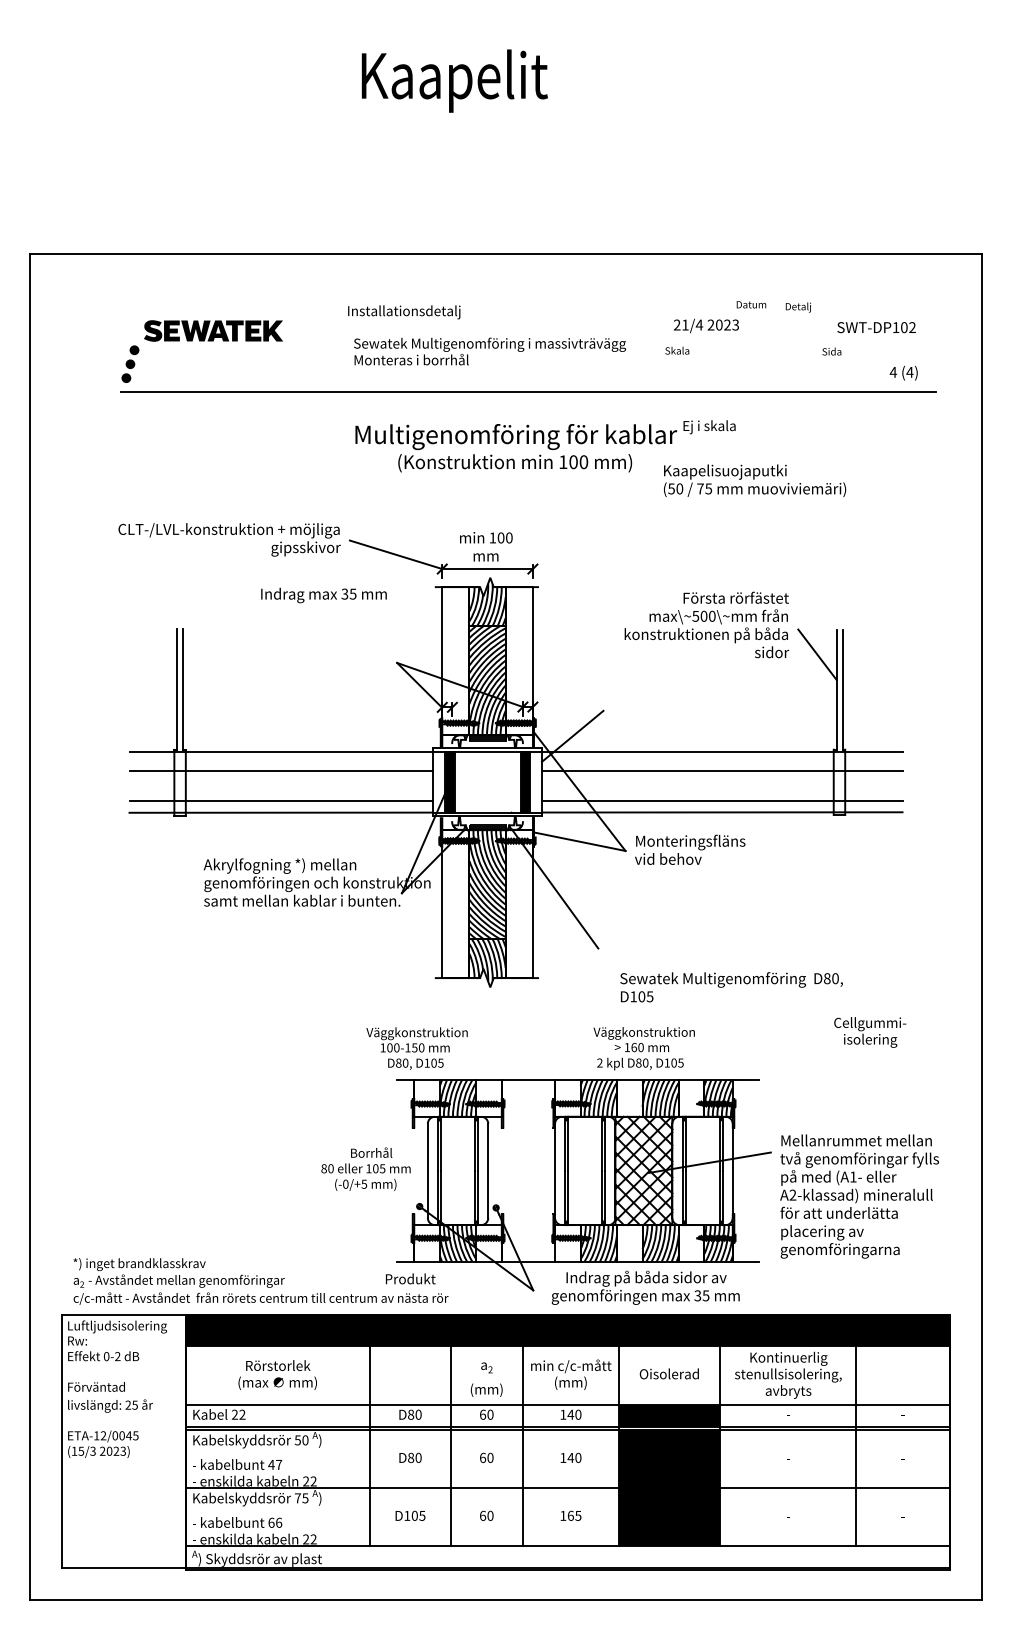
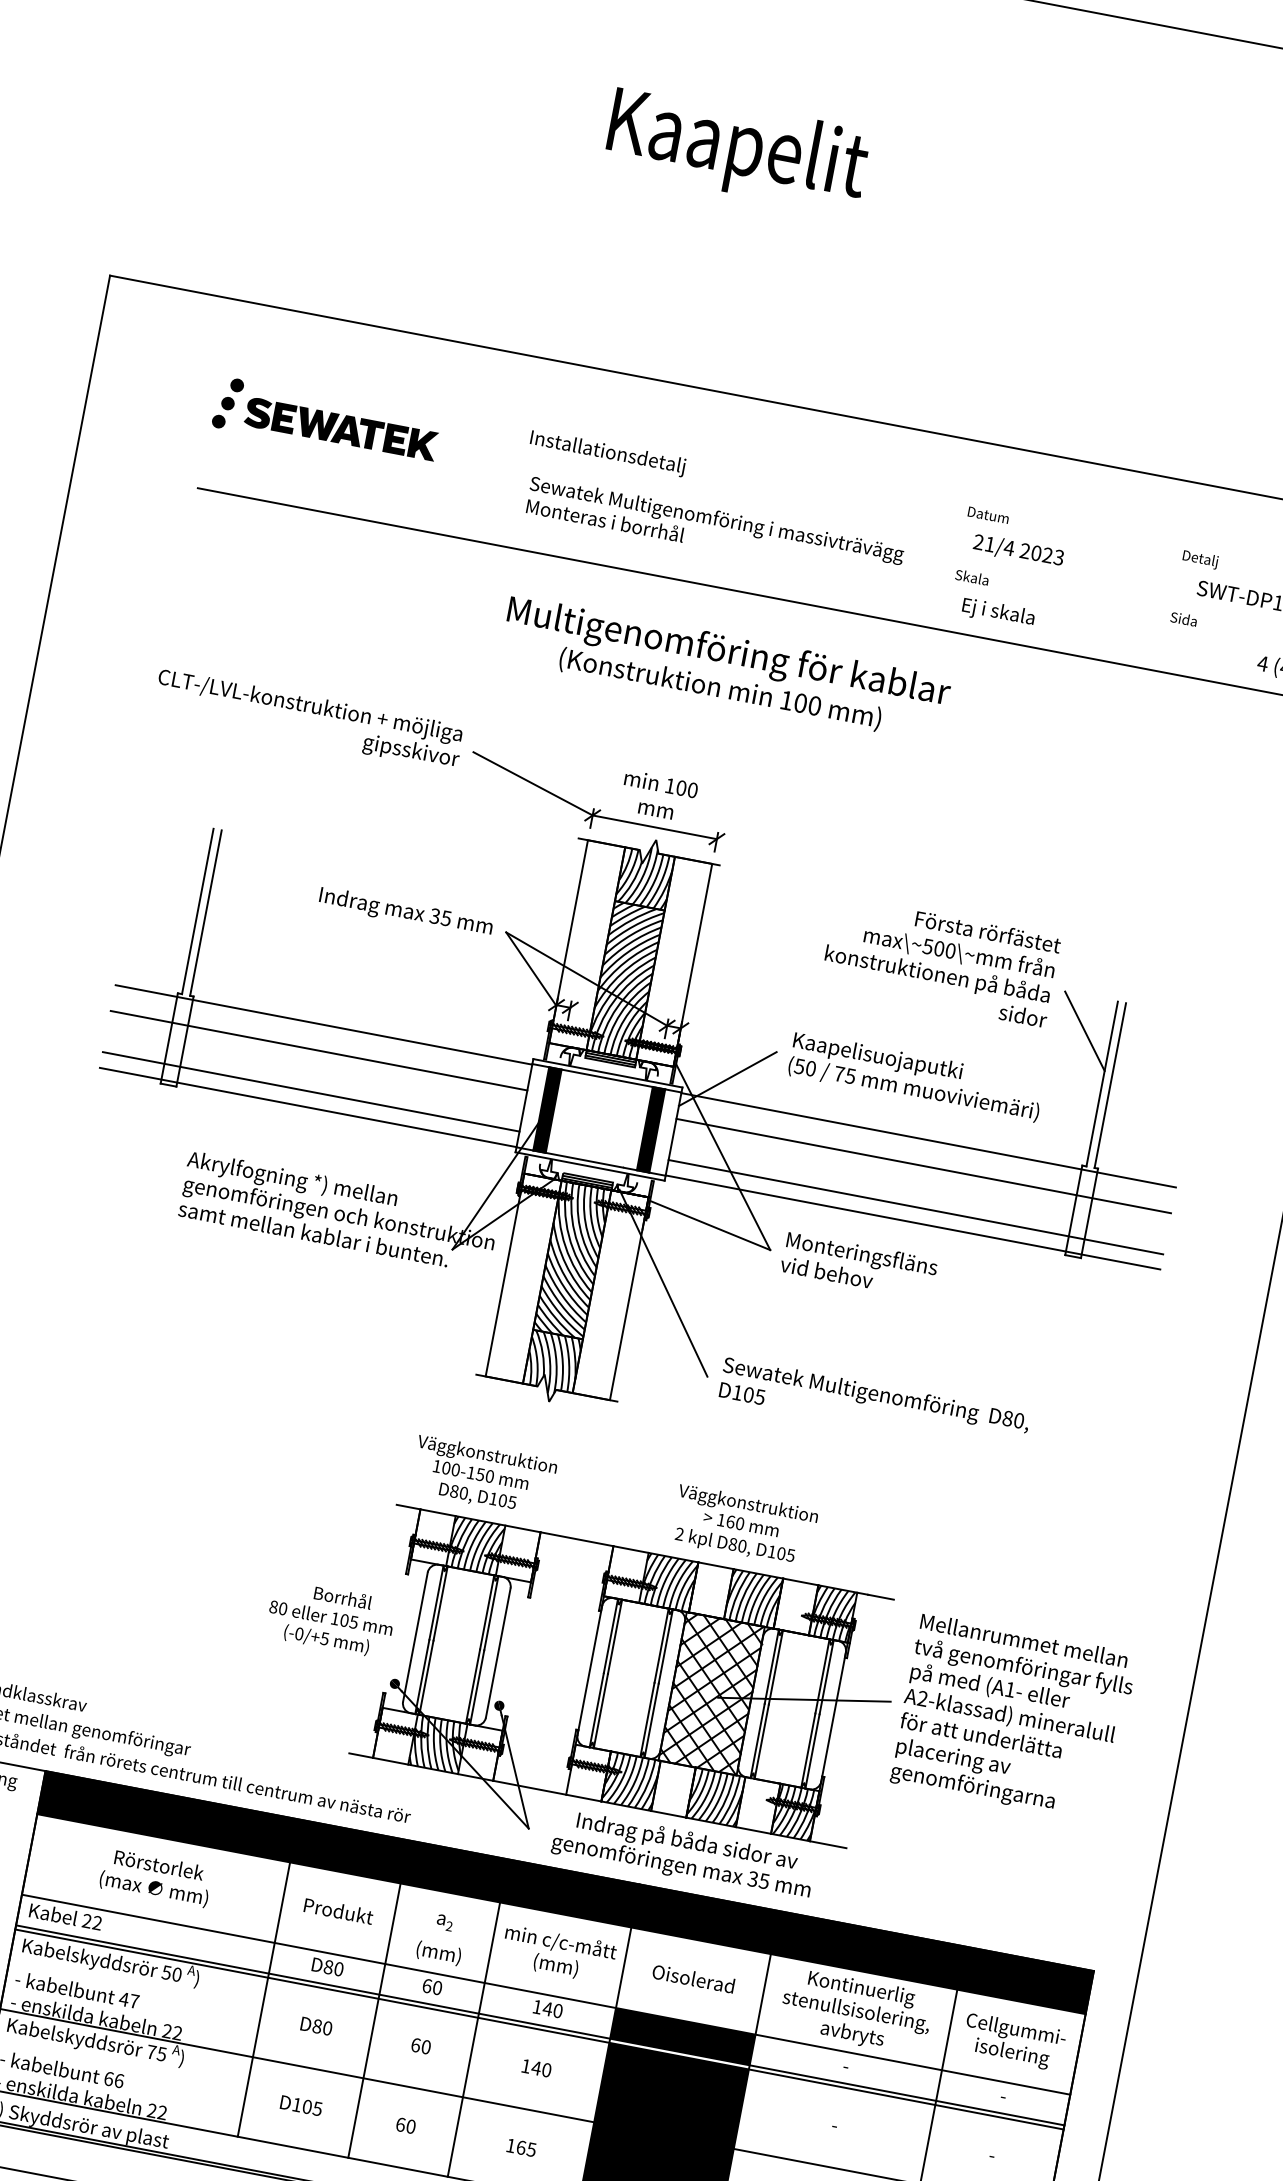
text: (751, 304) -> (988, 514), moved
text: (797, 307) -> (1199, 559), moved
part: (130, 363) -> (228, 402), moved
text: (709, 427) -> (998, 613), moved
text: (755, 480) -> (916, 1076), moved
text: (323, 595) -> (405, 912), moved
text: (731, 987) -> (874, 1405), moved
text: (870, 1032) -> (1014, 2042), moved
text: (416, 1048) -> (482, 1475), moved
text: (859, 1196) -> (1013, 1717), moved
text: (410, 1278) -> (338, 1910), moved

